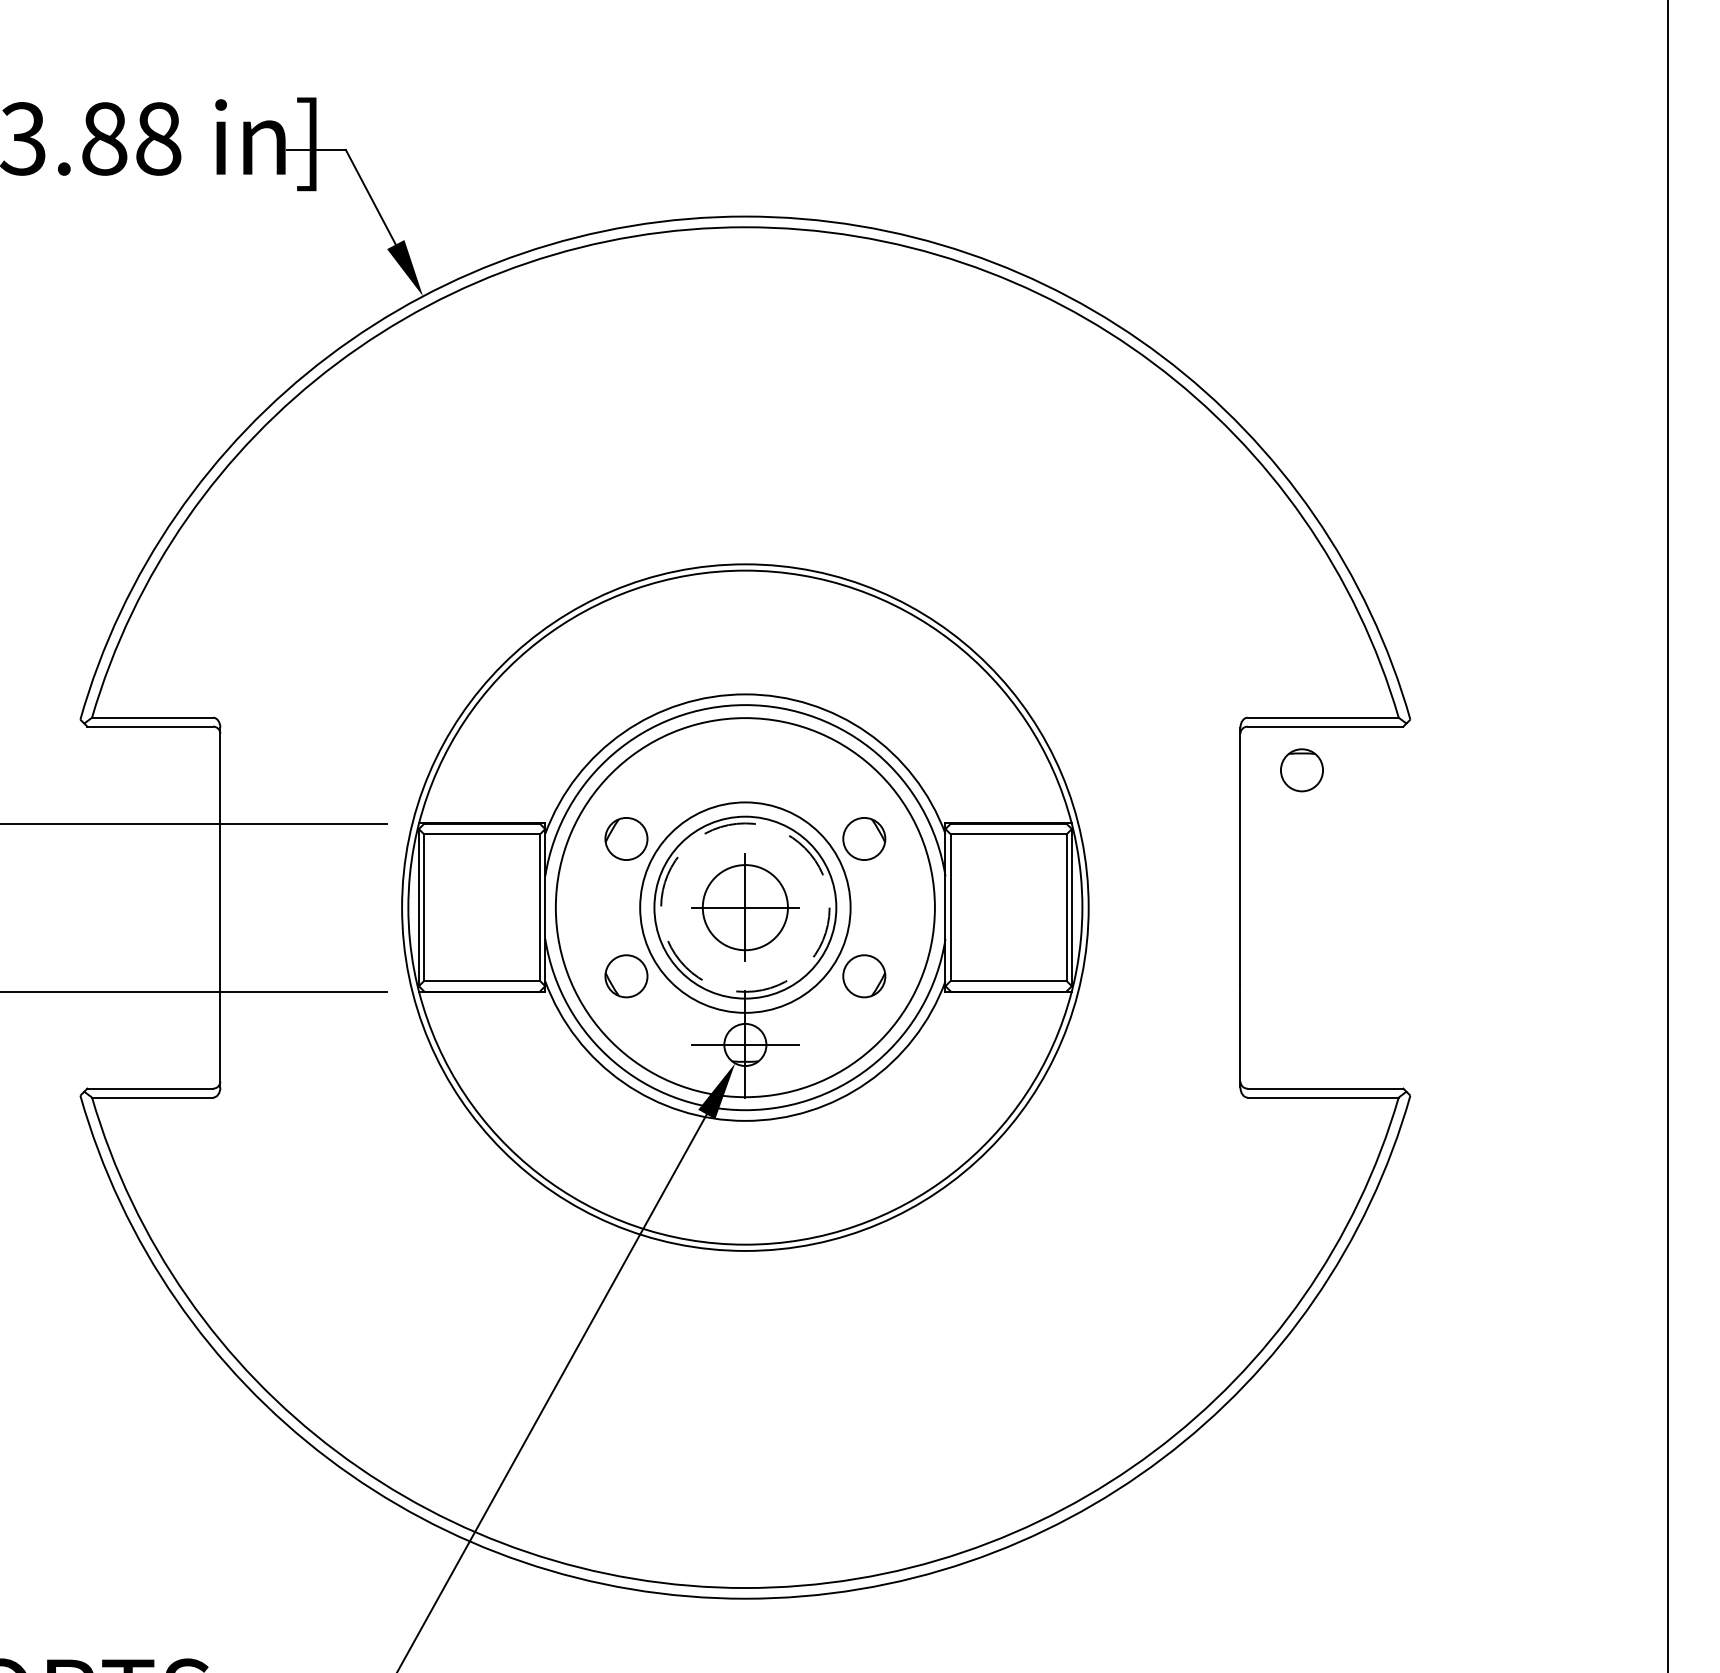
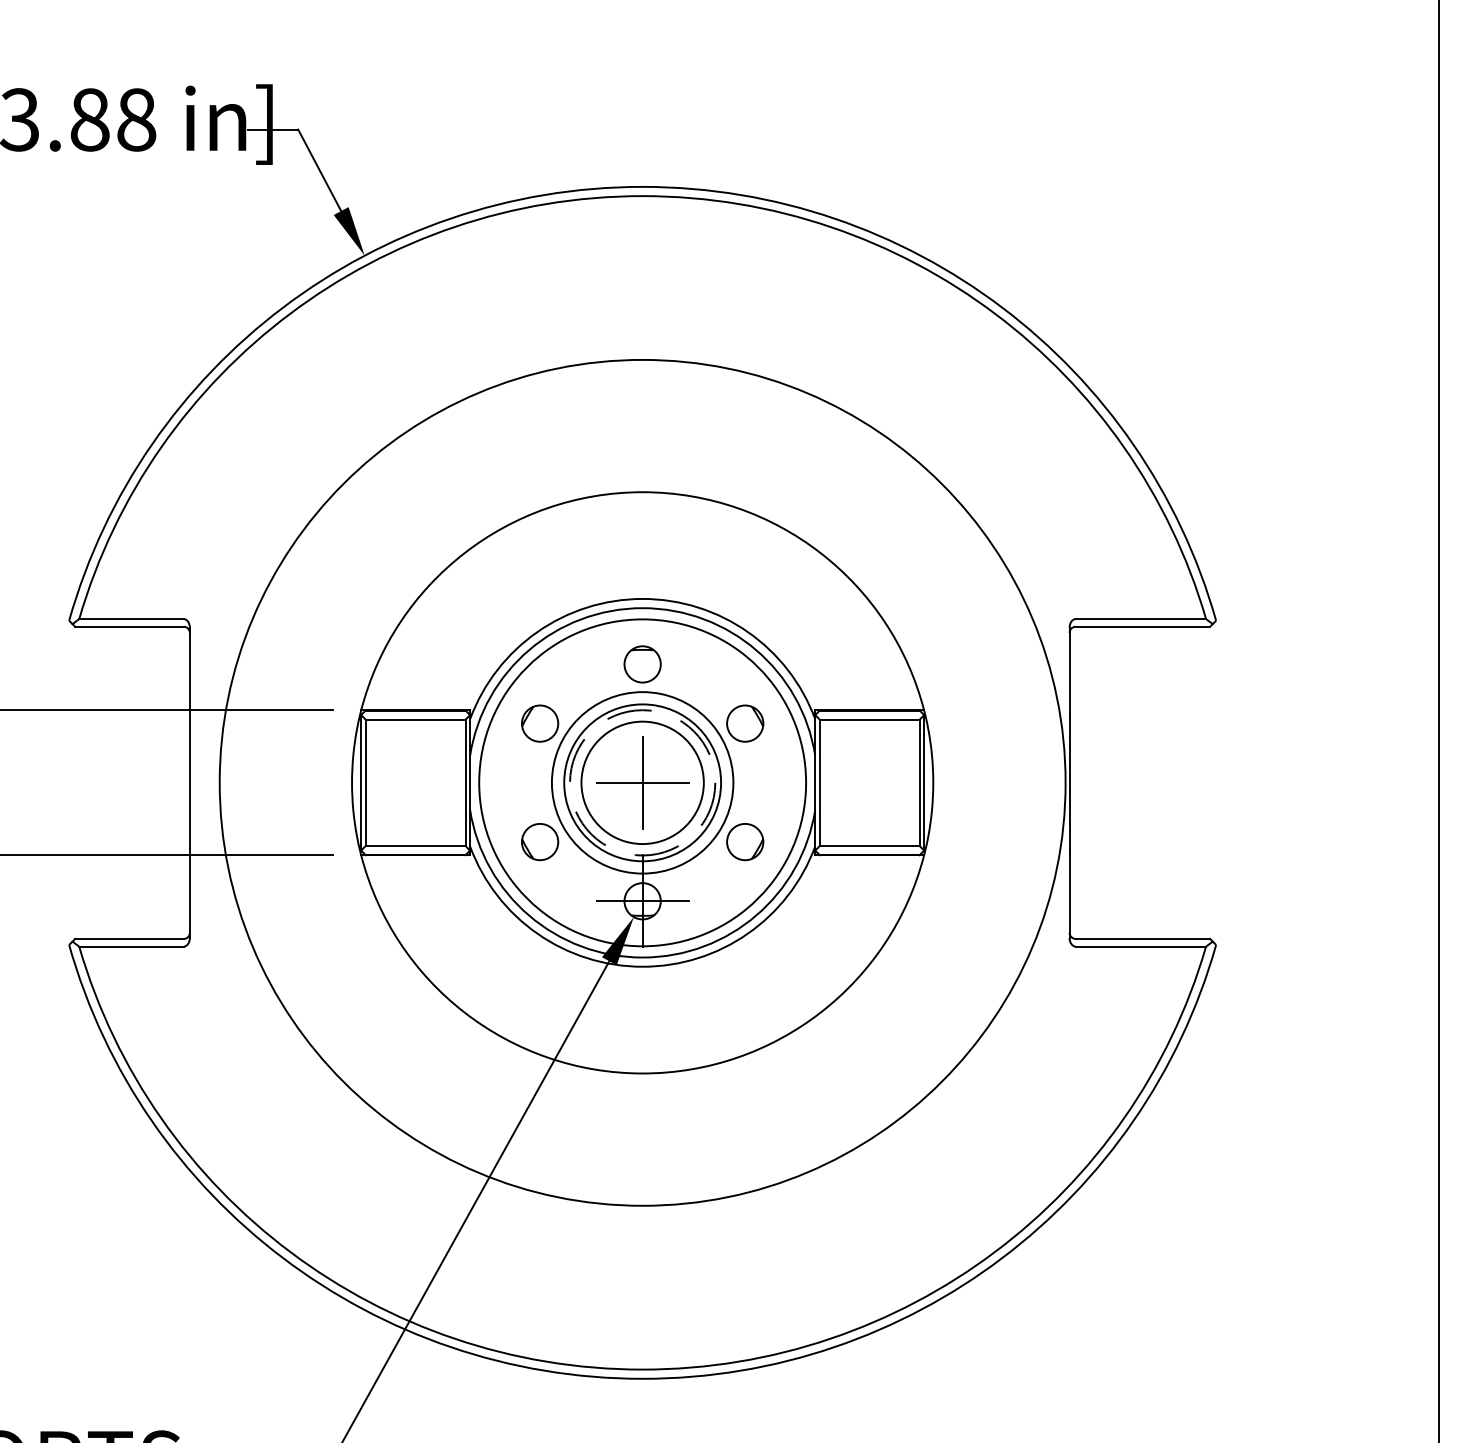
part: (1301, 770) -> (642, 664), moved
circle: (745, 907) -> (642, 782), size x1.43
circle: (745, 907) -> (642, 782), size x1.67

